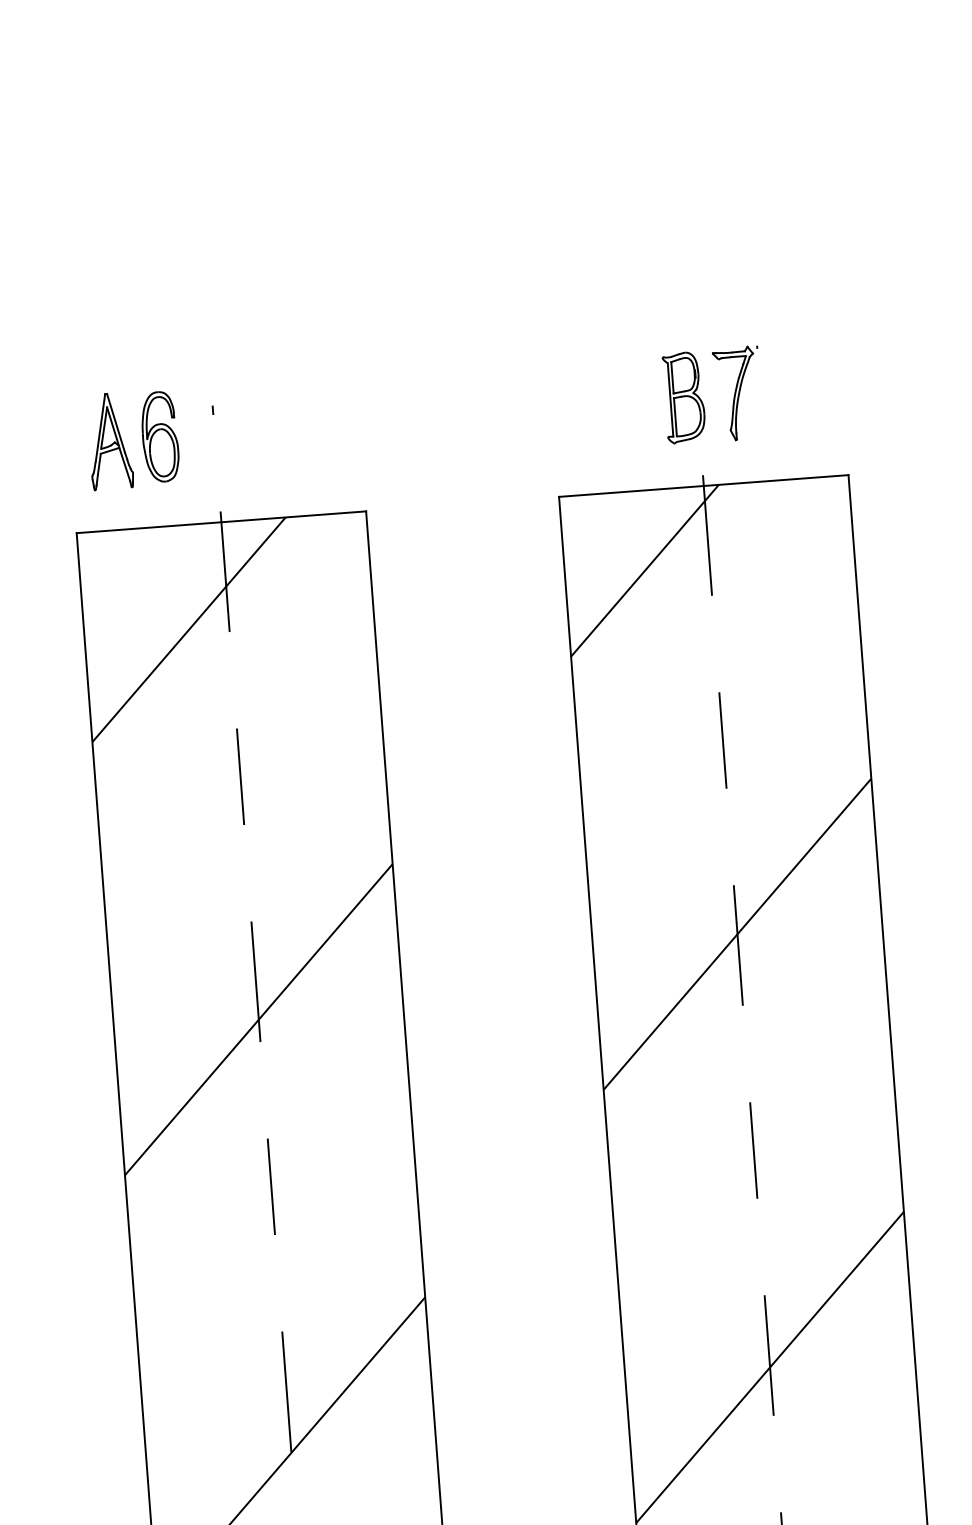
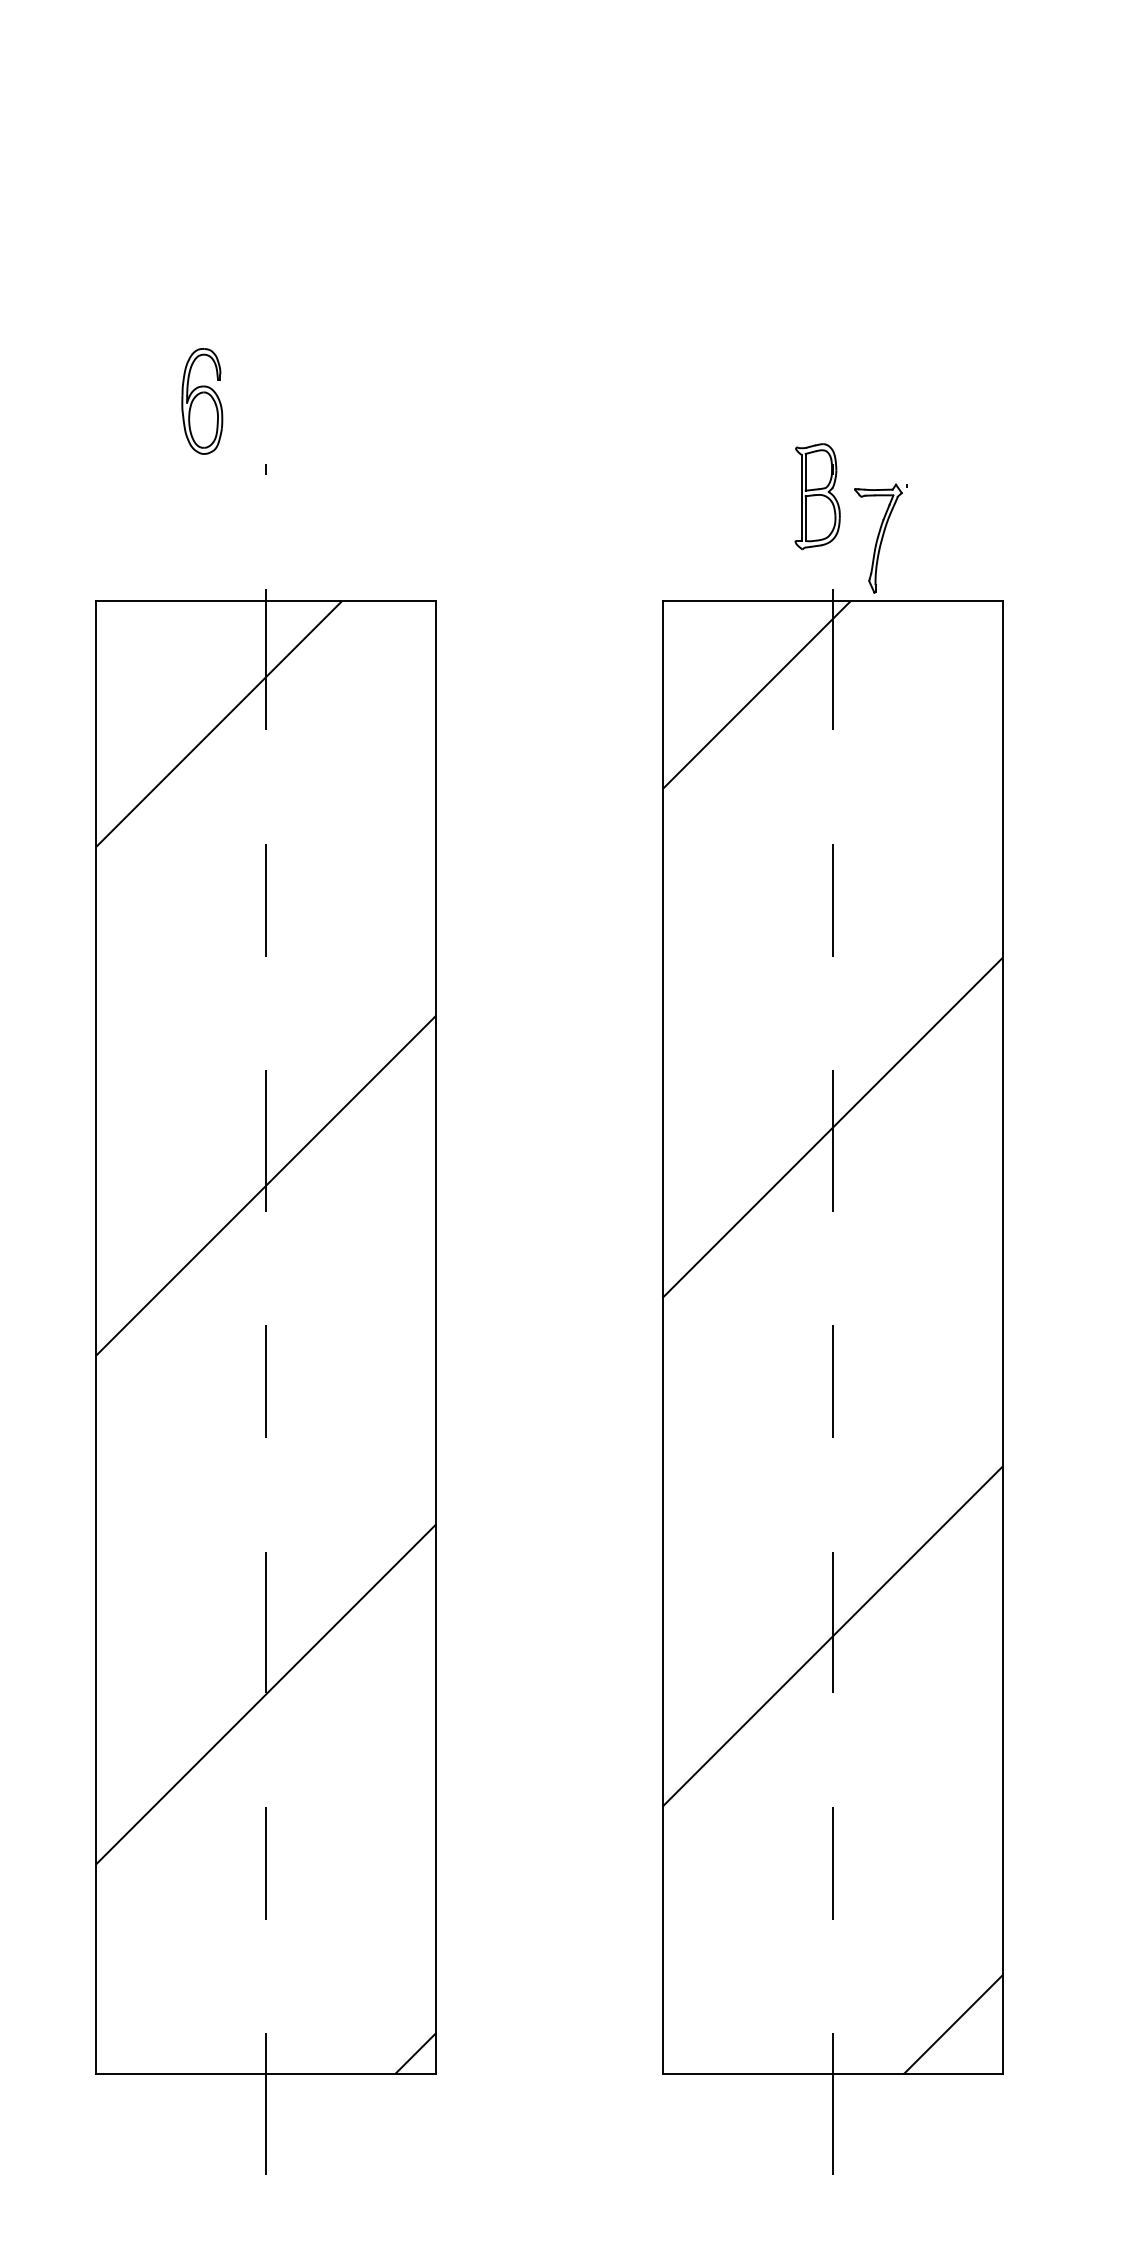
part: (737, 393) -> (880, 538), moved
part: (160, 437) -> (202, 401), moved
part: (110, 440) -> (143, 496), removed

